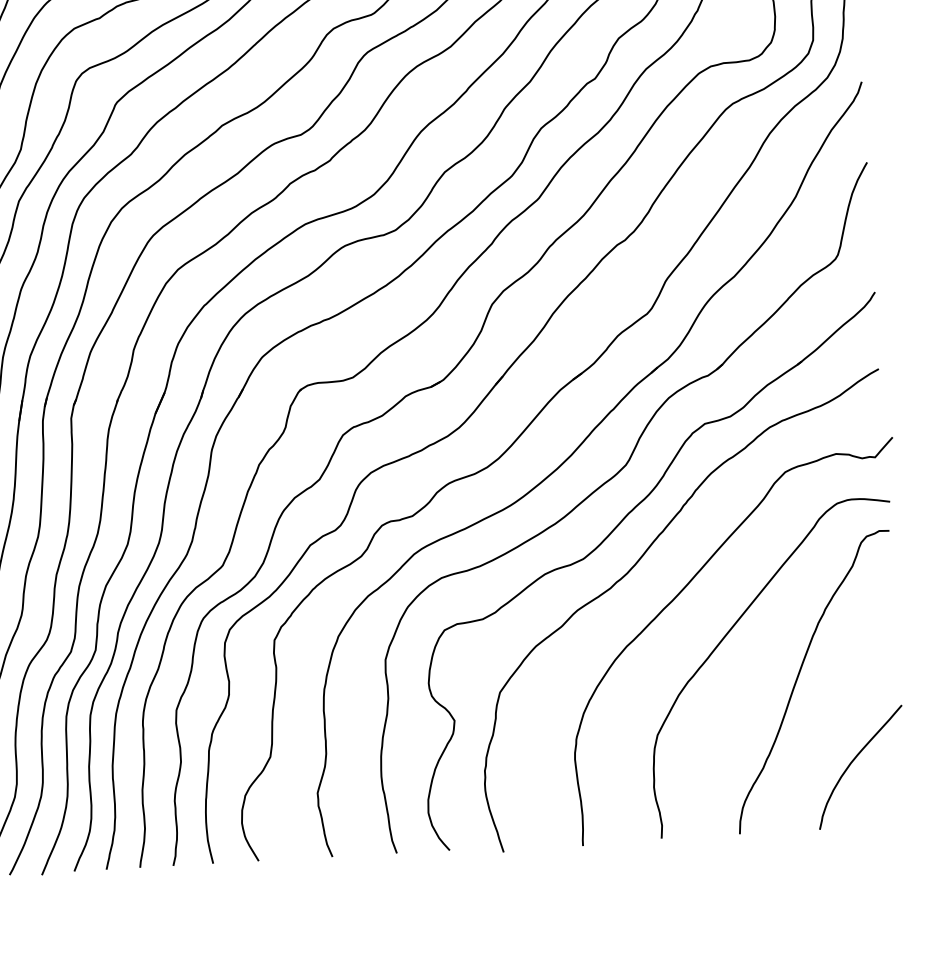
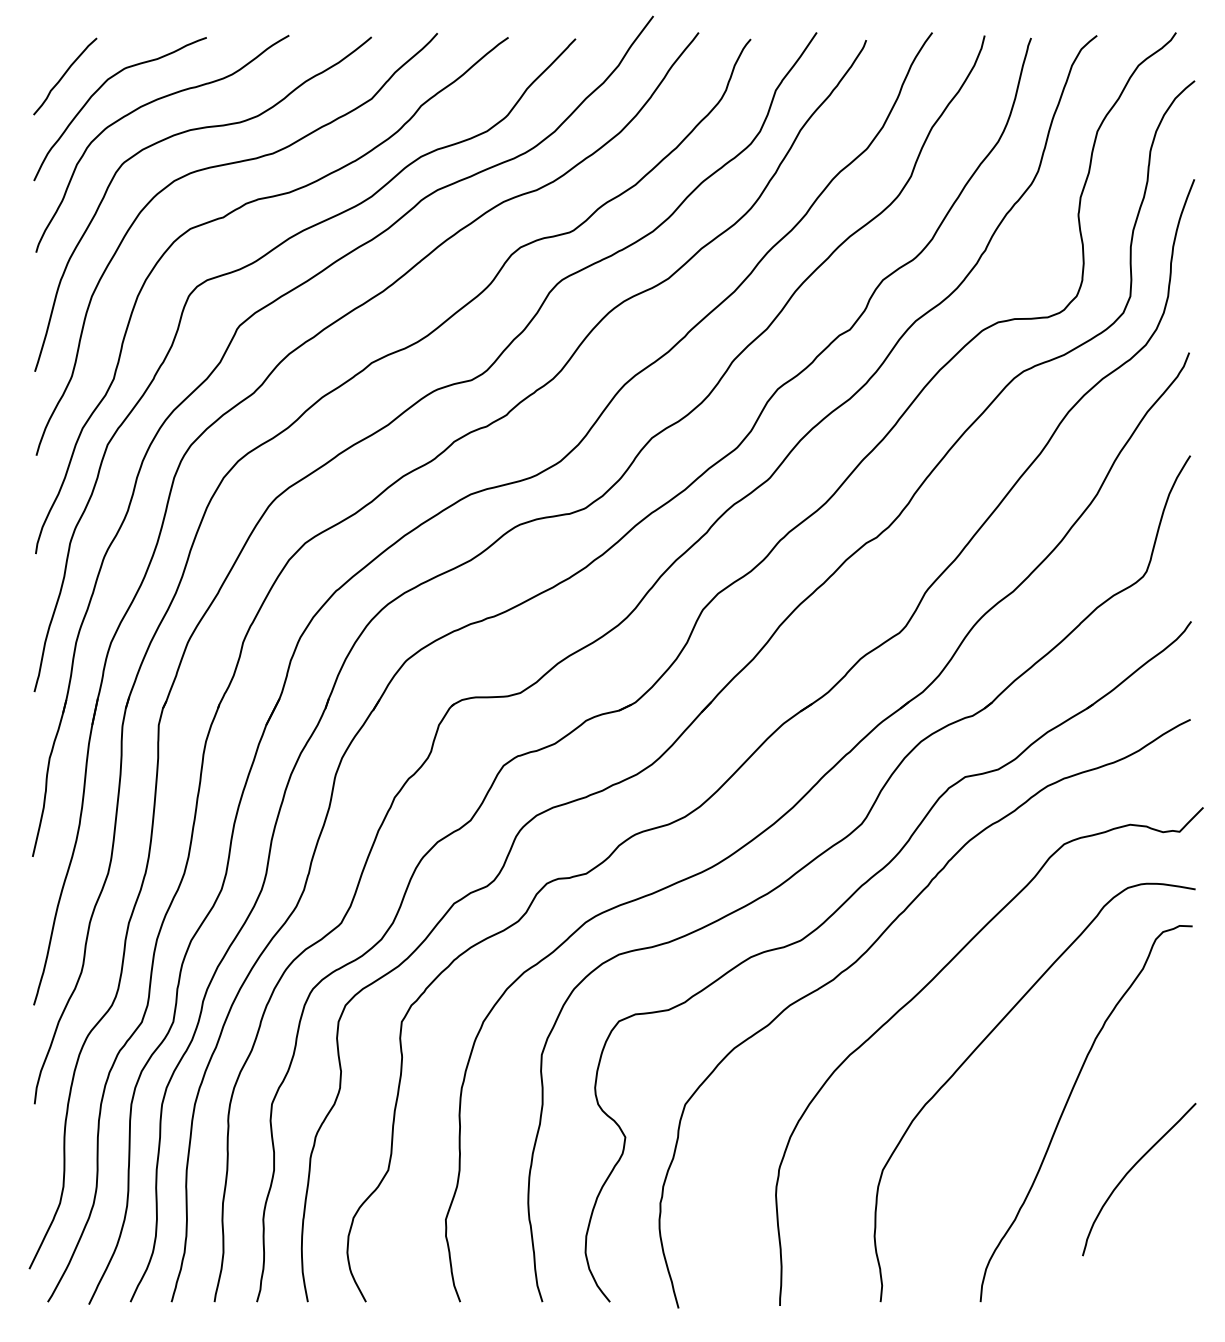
curve: (854, 760) -> (1131, 1170), moved

